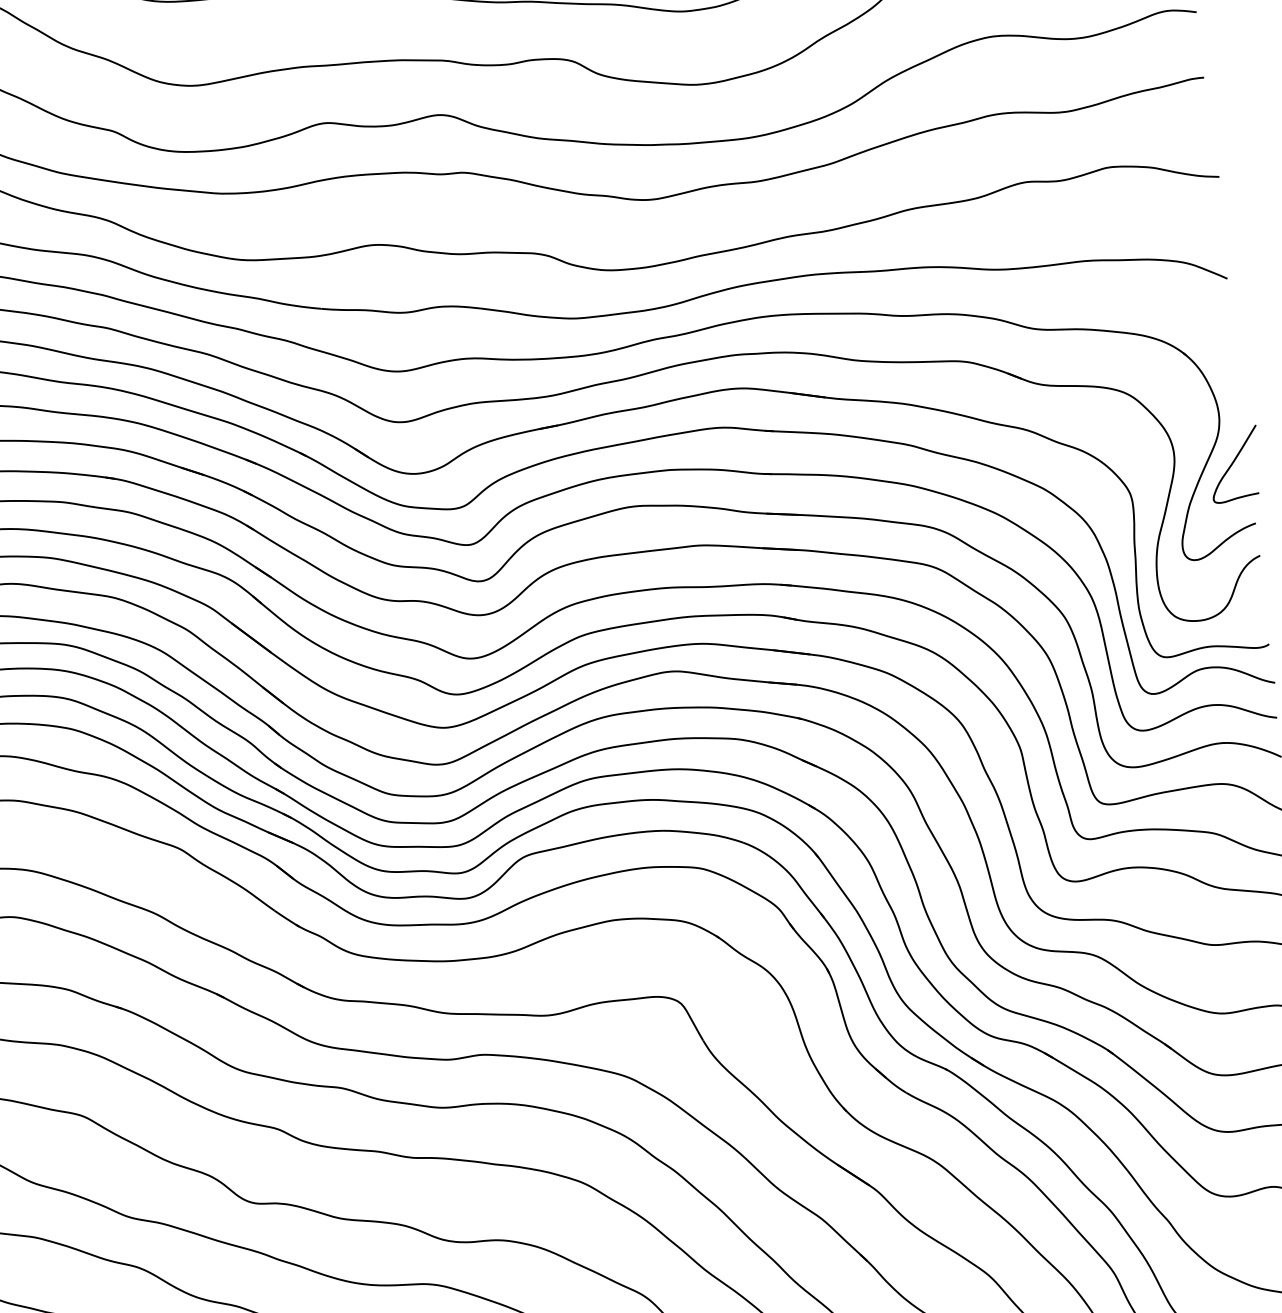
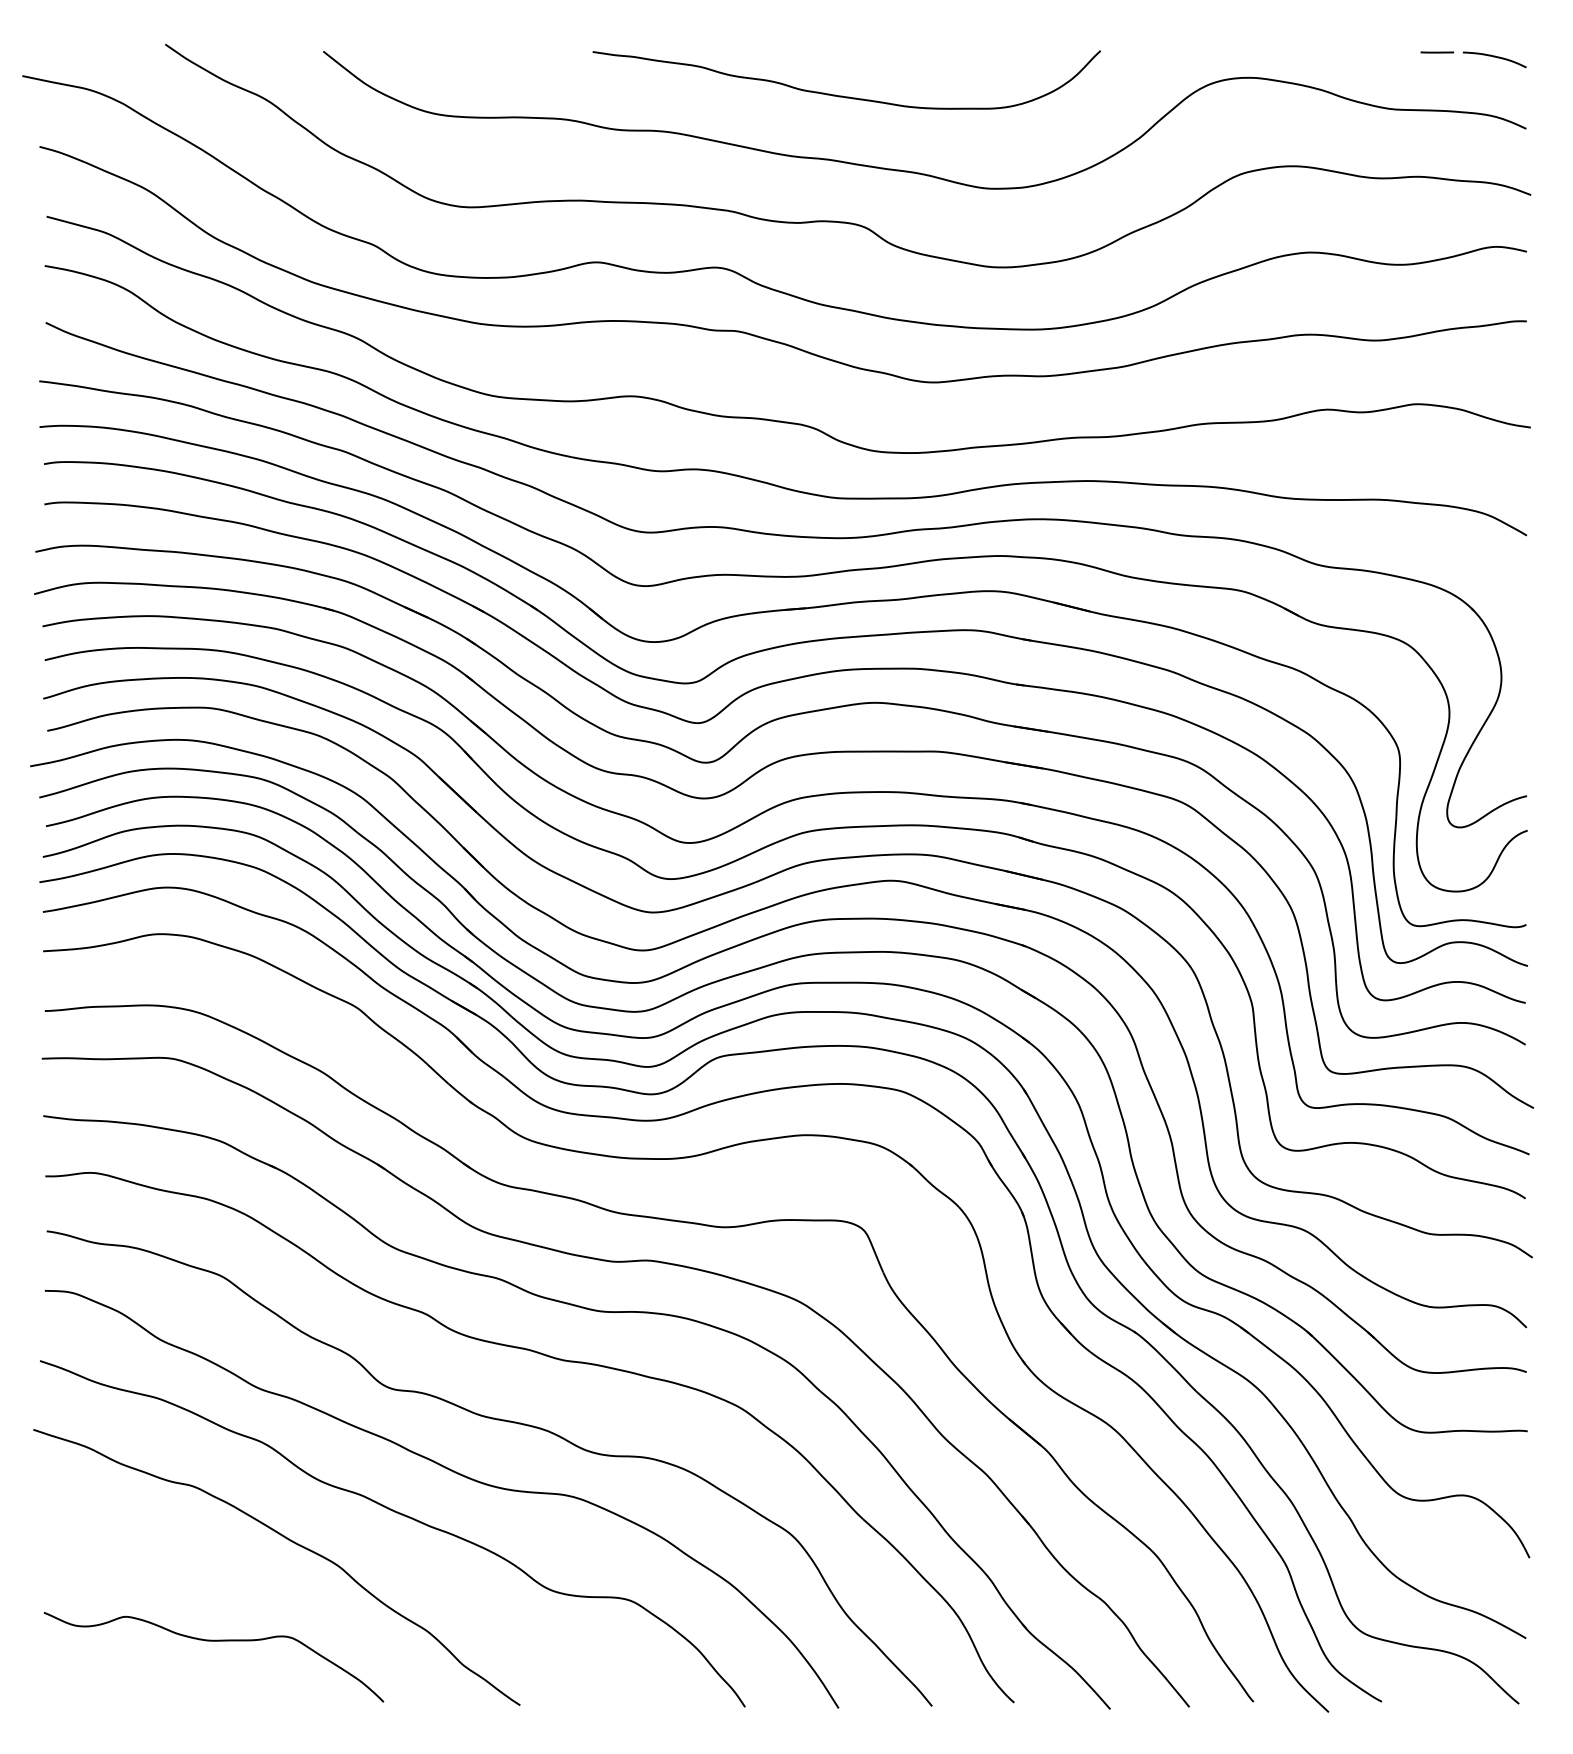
curve: (1233, 463) -> (1510, 730), removed

